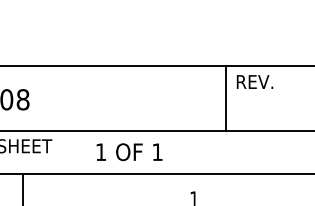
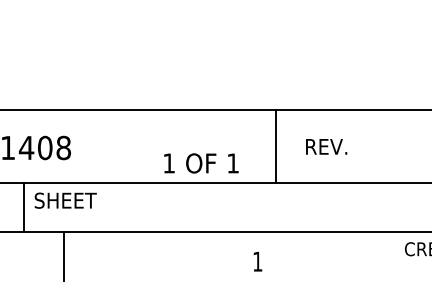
text: (254, 81) -> (326, 146), moved
line: (226, 98) -> (276, 146), moved
text: (129, 152) -> (201, 163), moved

